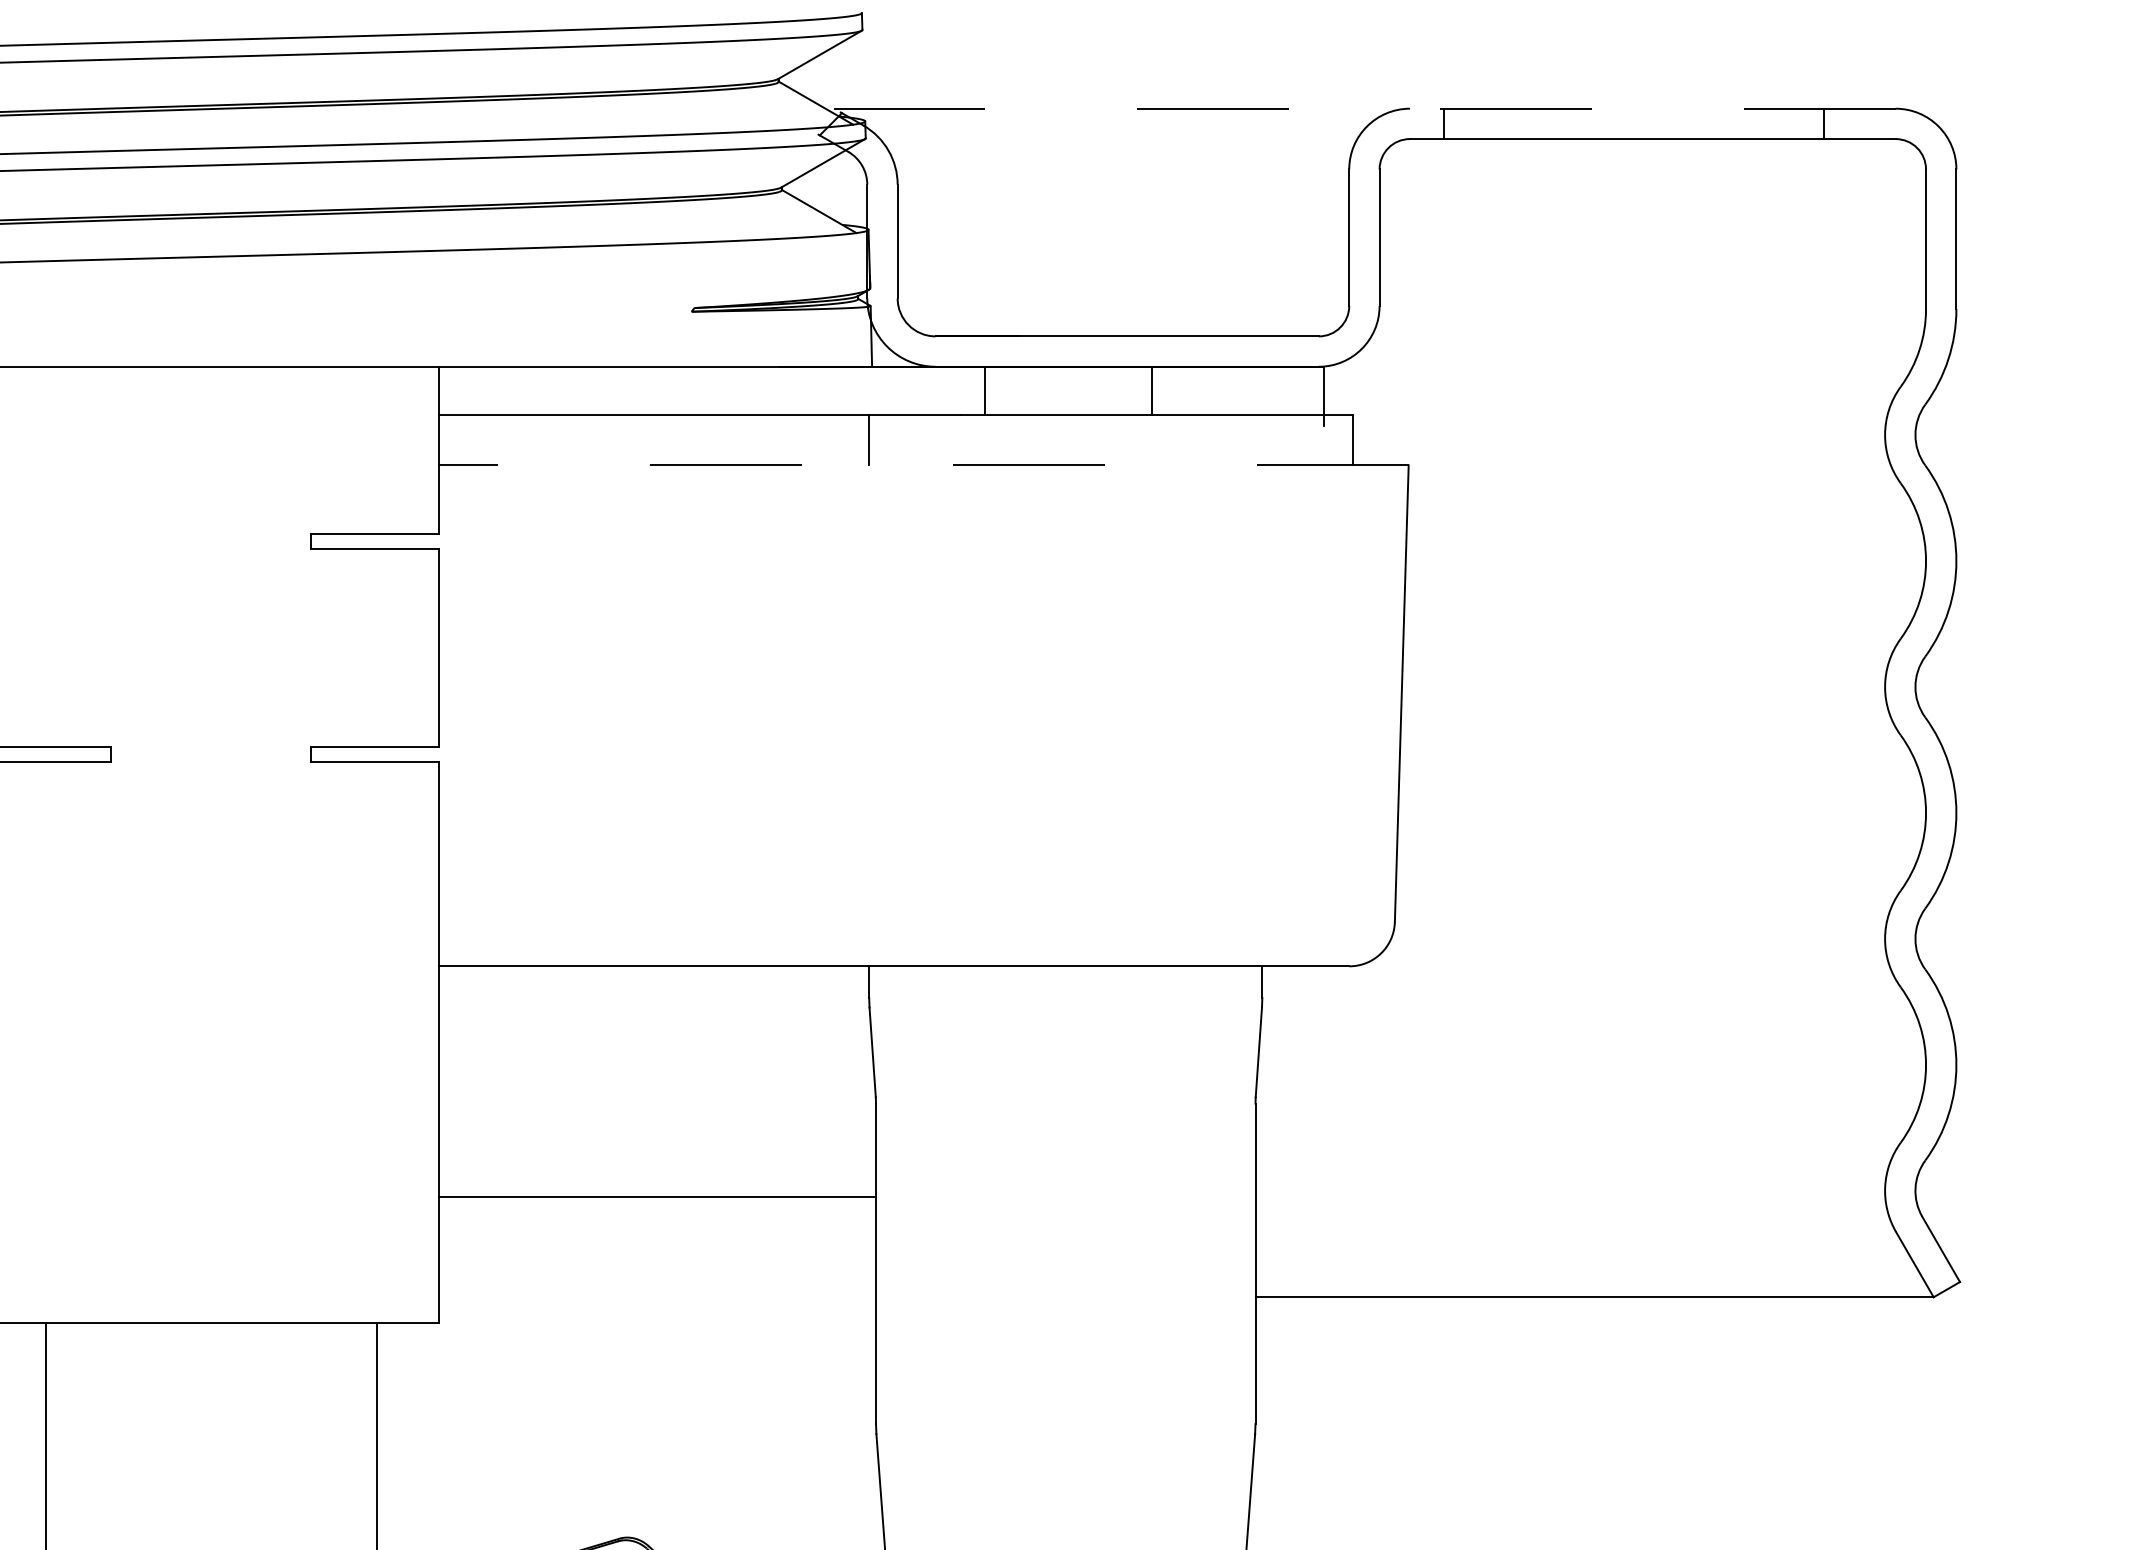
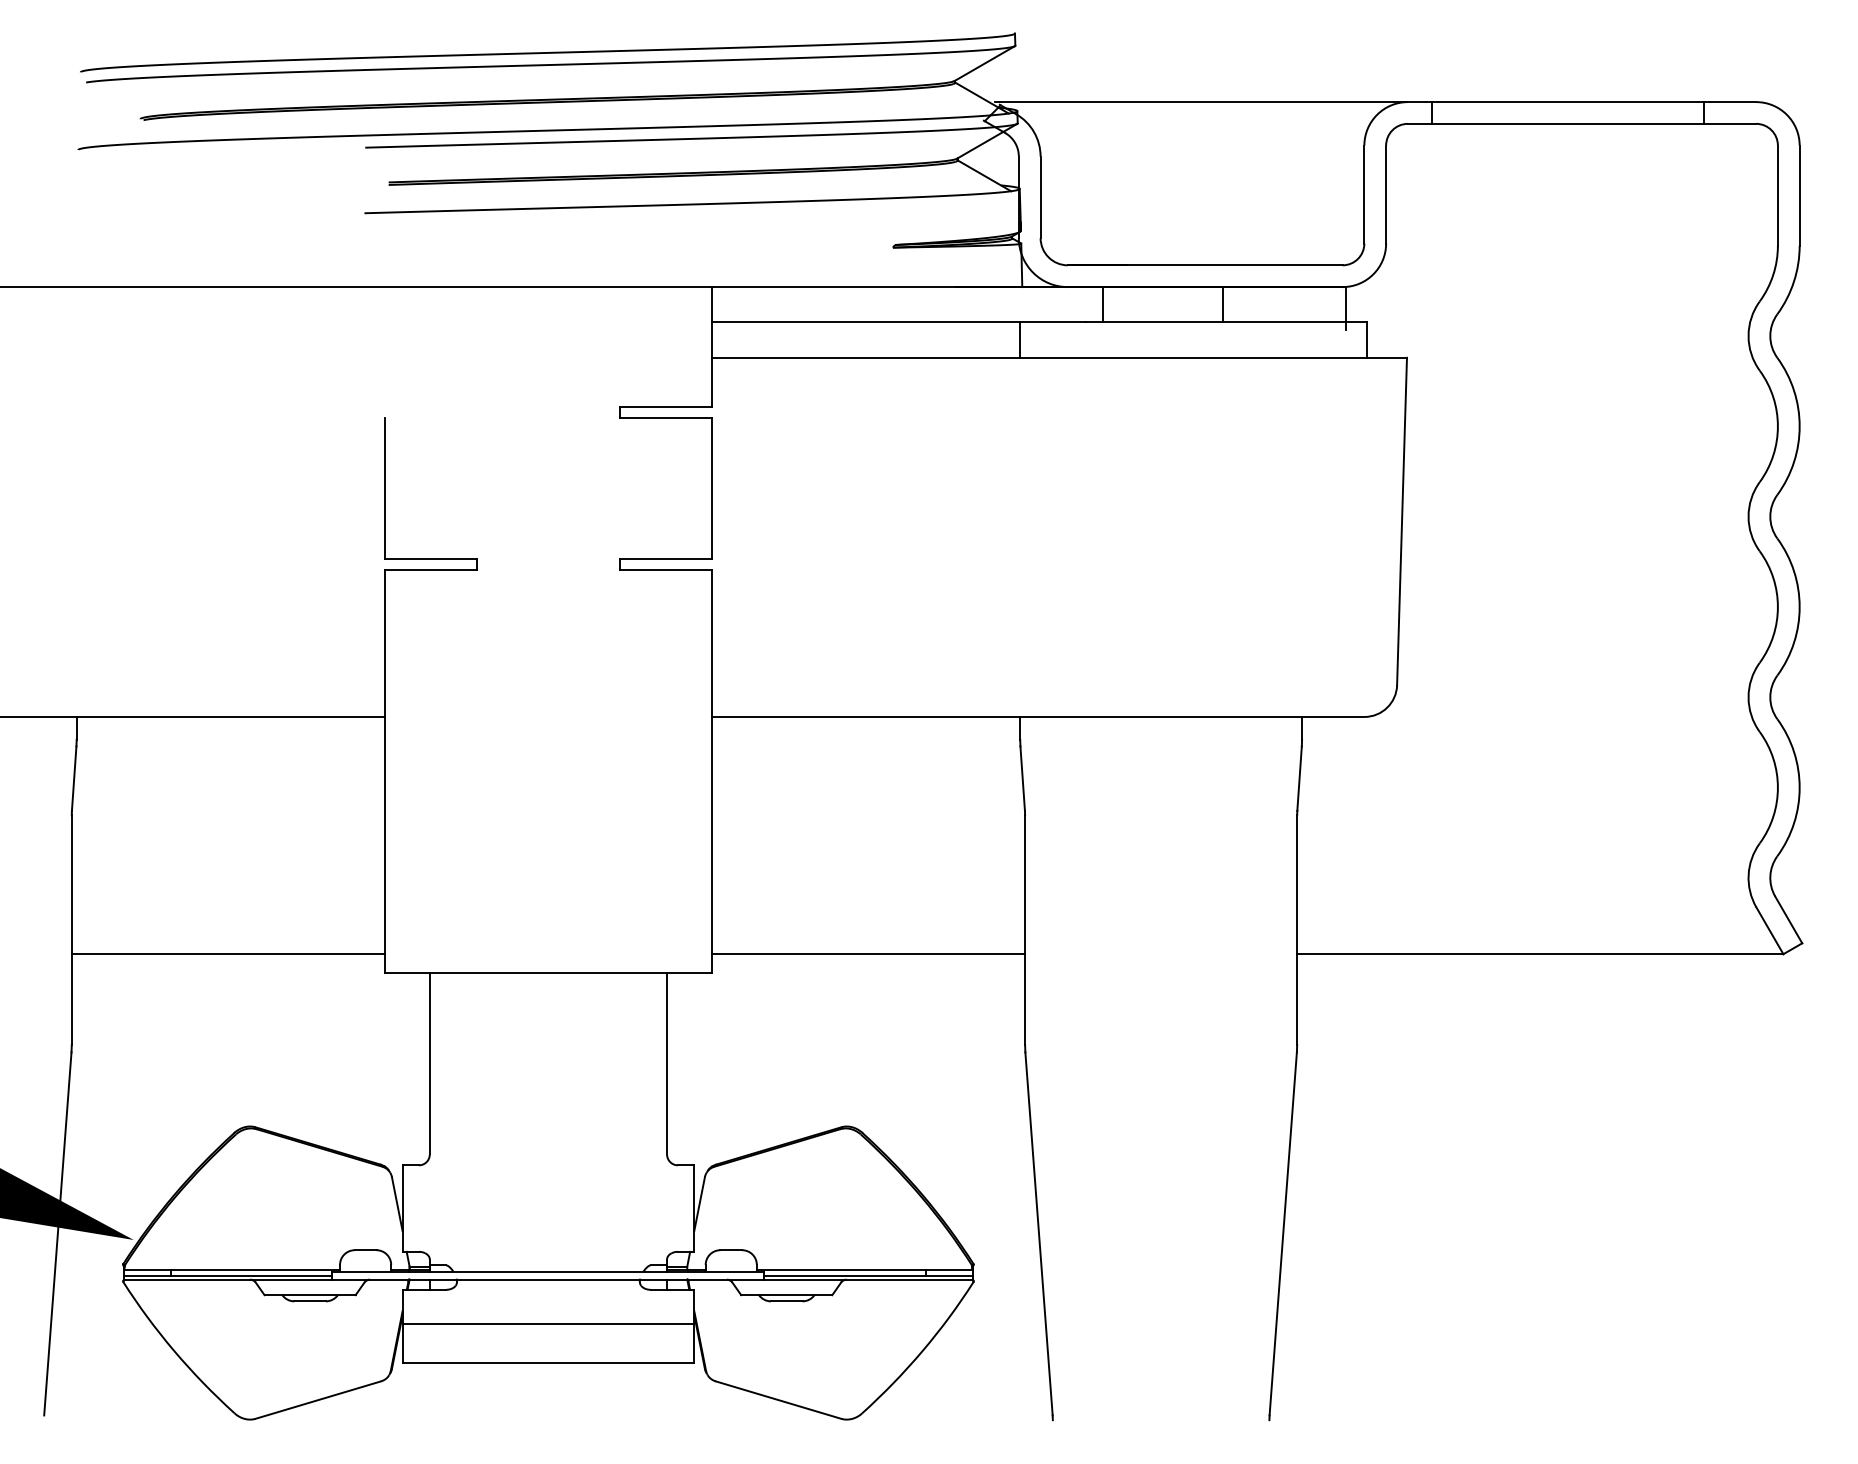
line: (1364, 109) -> (1375, 102), dashed -> solid
line: (924, 464) -> (1059, 357), dashed -> solid
line: (657, 1197) -> (868, 954), moved

